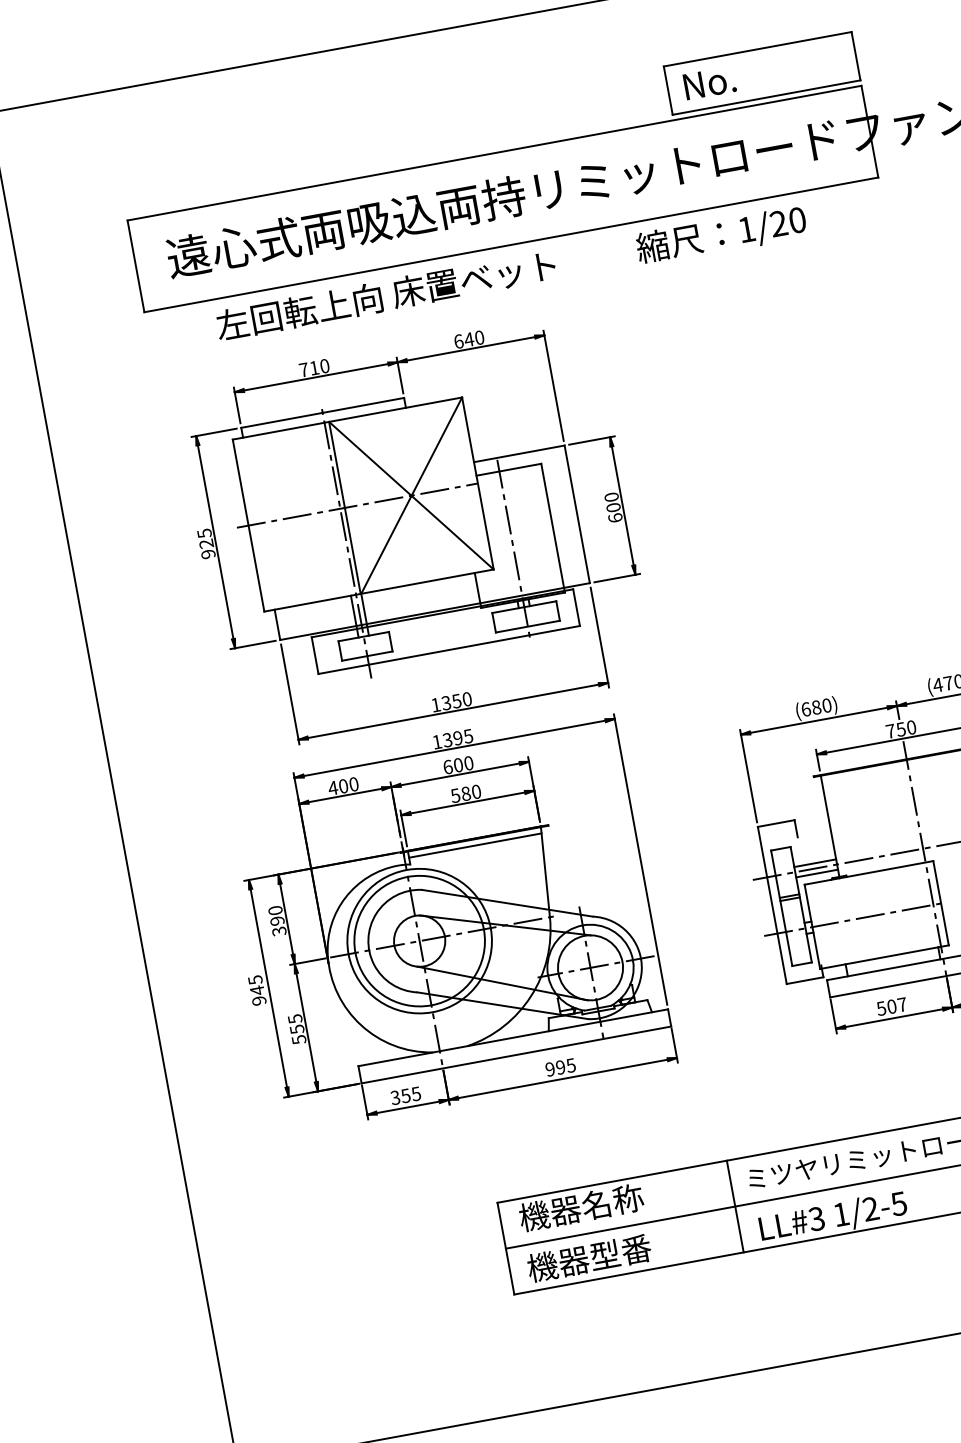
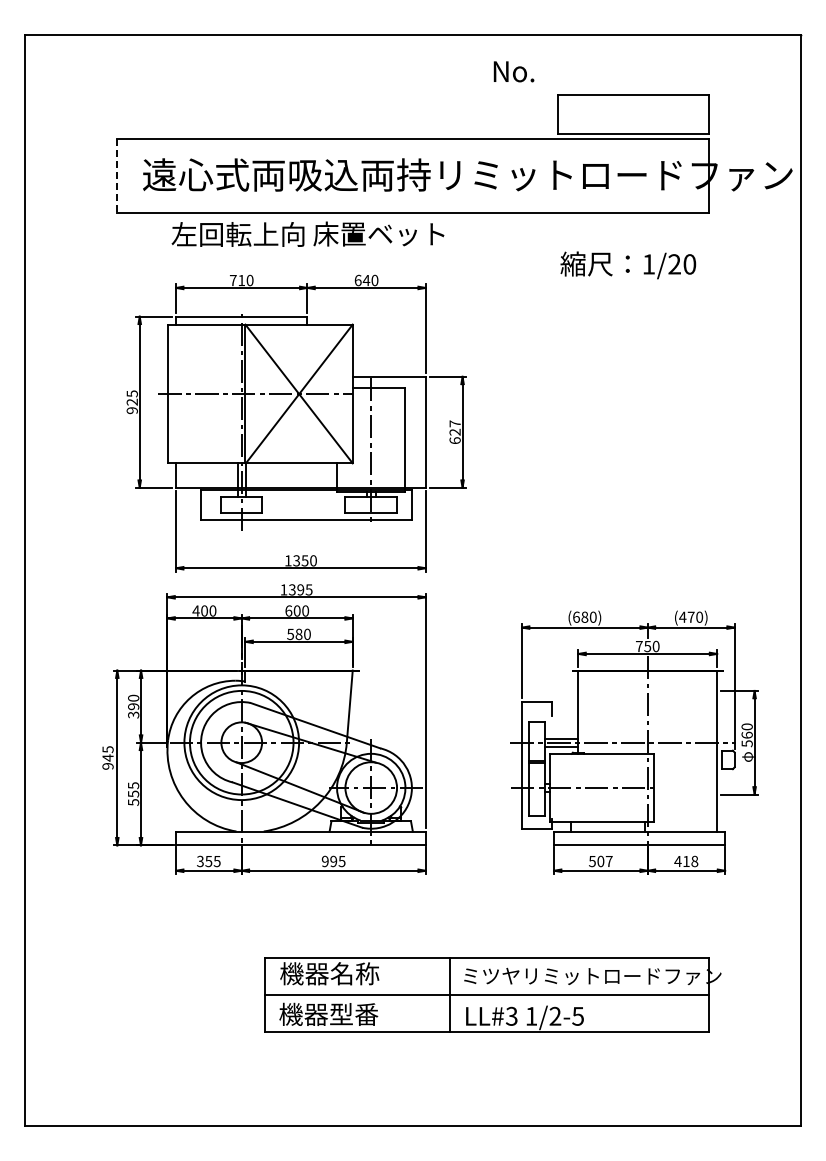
text: (709, 82) -> (513, 71), moved
text: (721, 235) -> (628, 265), moved
line: (136, 266) -> (117, 175), solid -> dashed
text: (611, 501) -> (454, 427), 600 -> 627
line: (474, 846) -> (298, 676), removed

